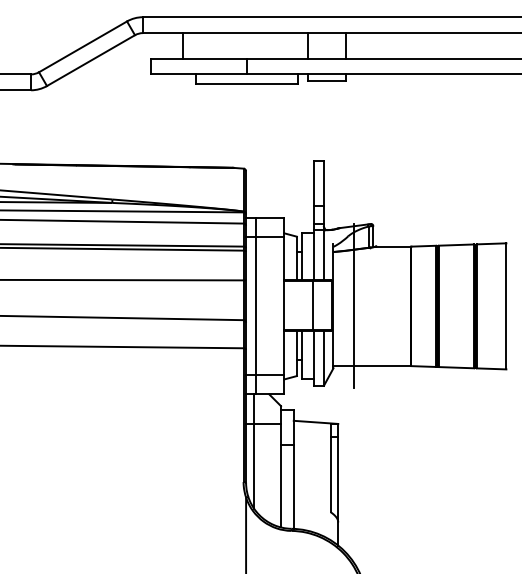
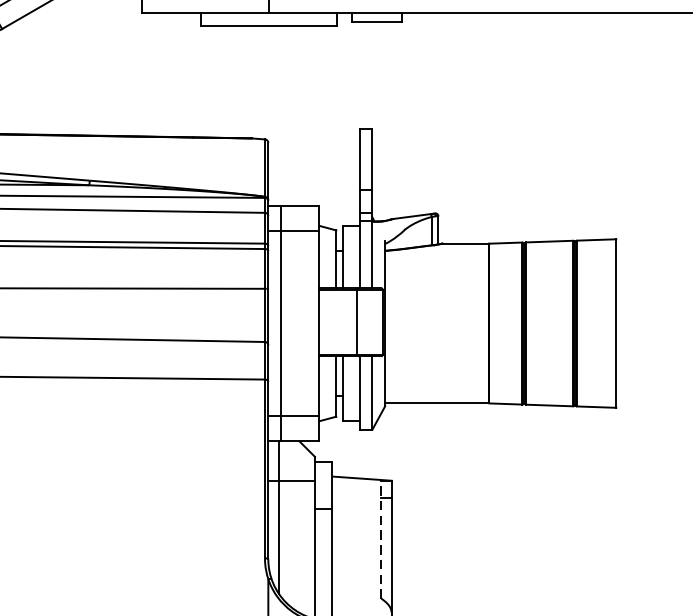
line: (354, 306) -> (413, 323), removed
line: (330, 467) -> (381, 538), solid -> dashed

